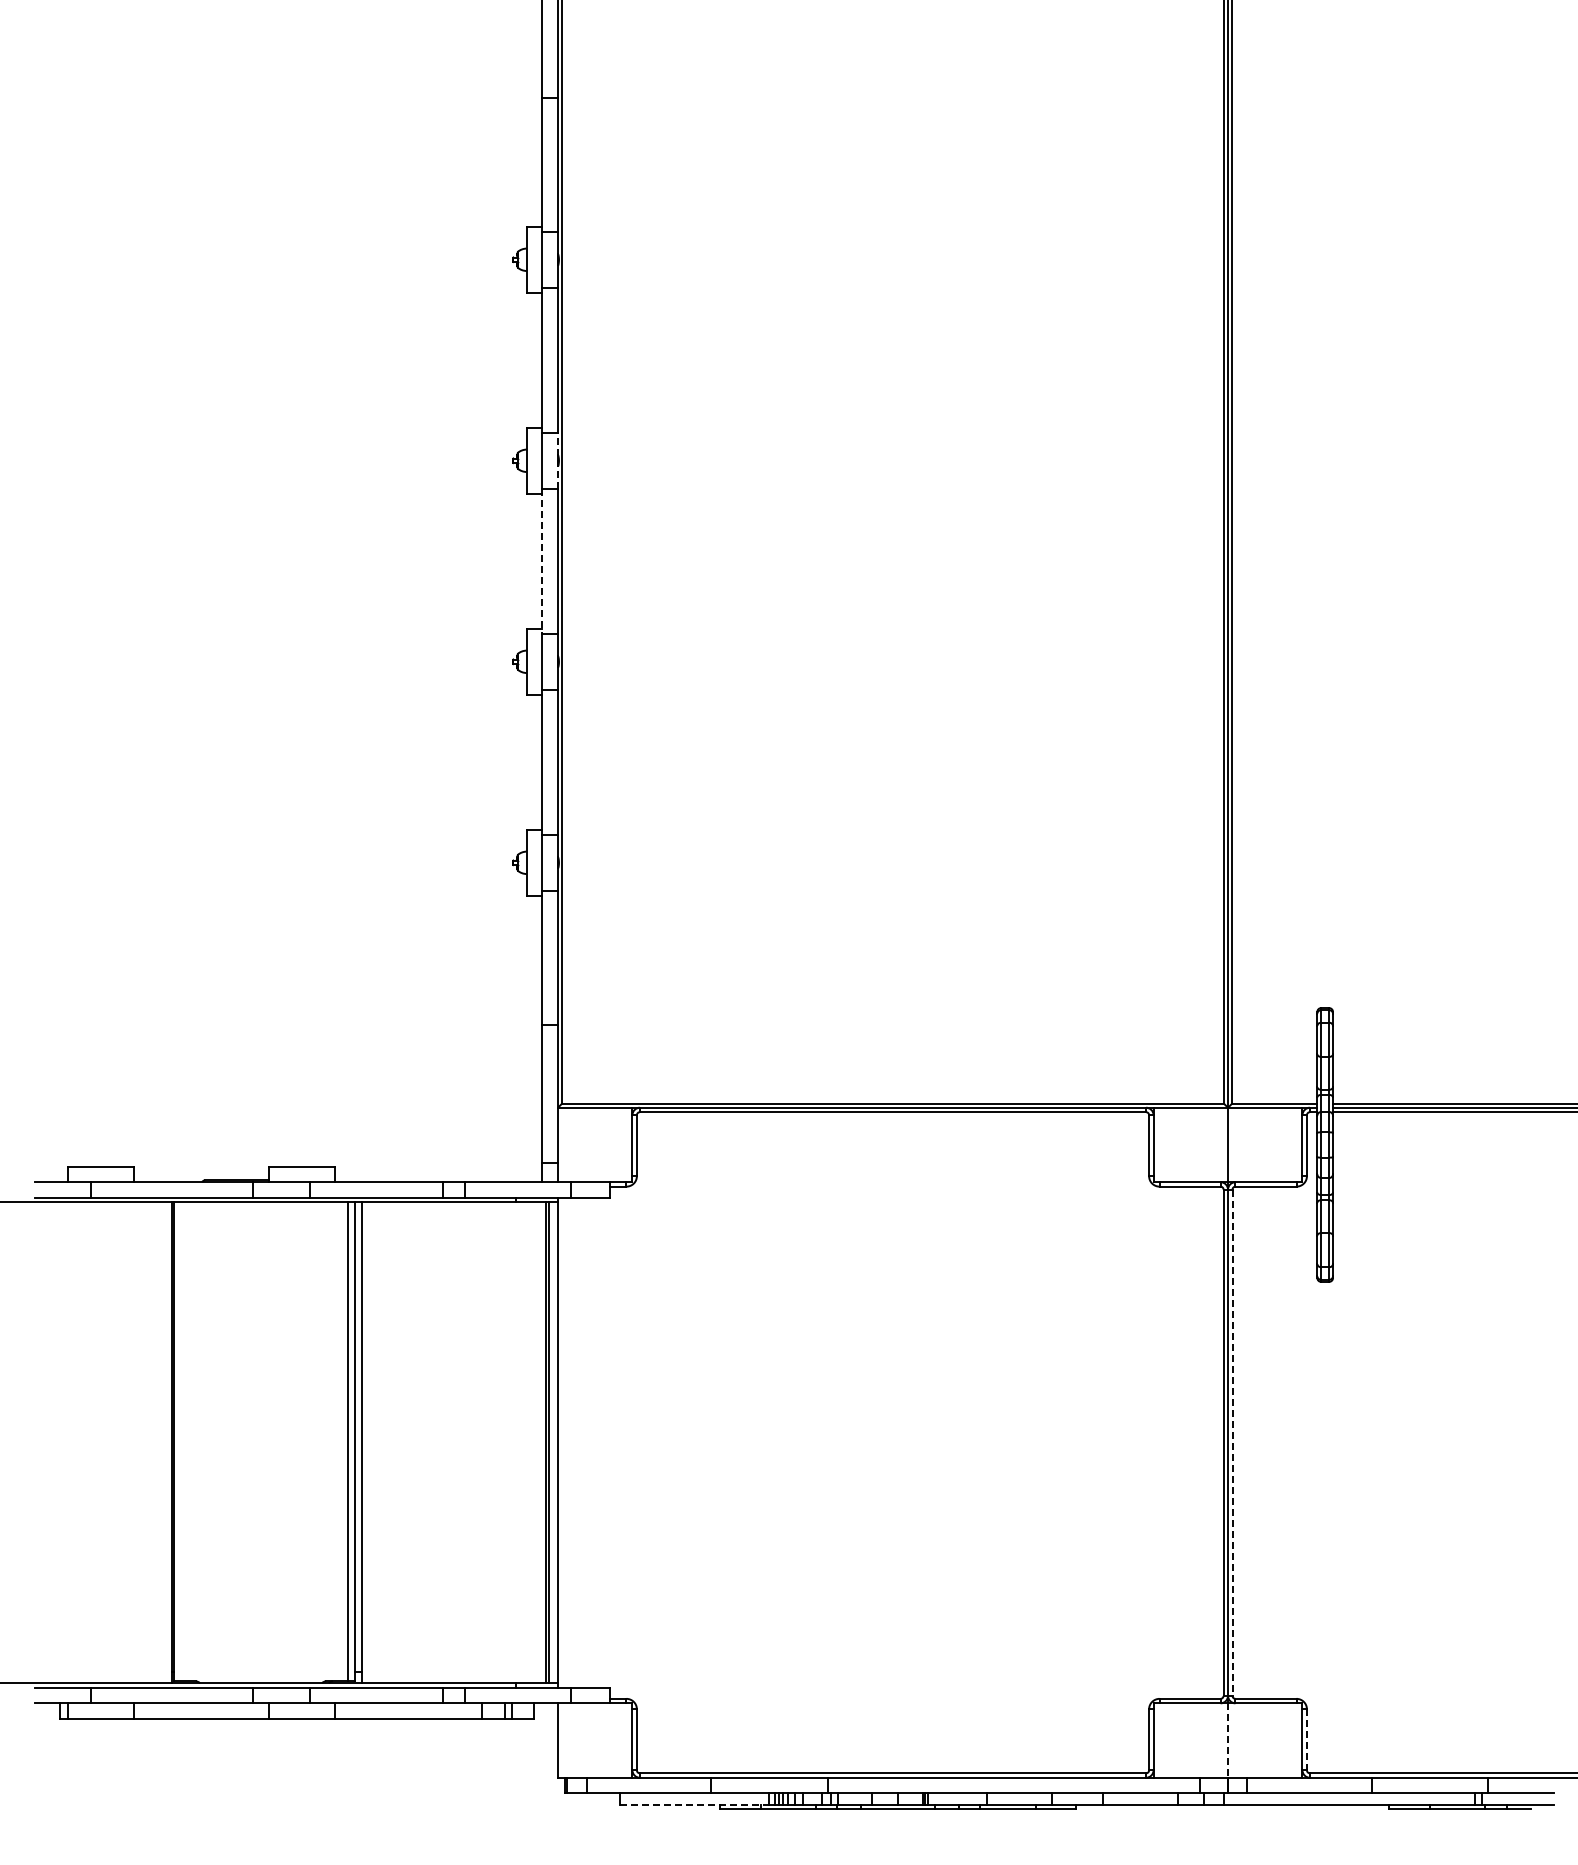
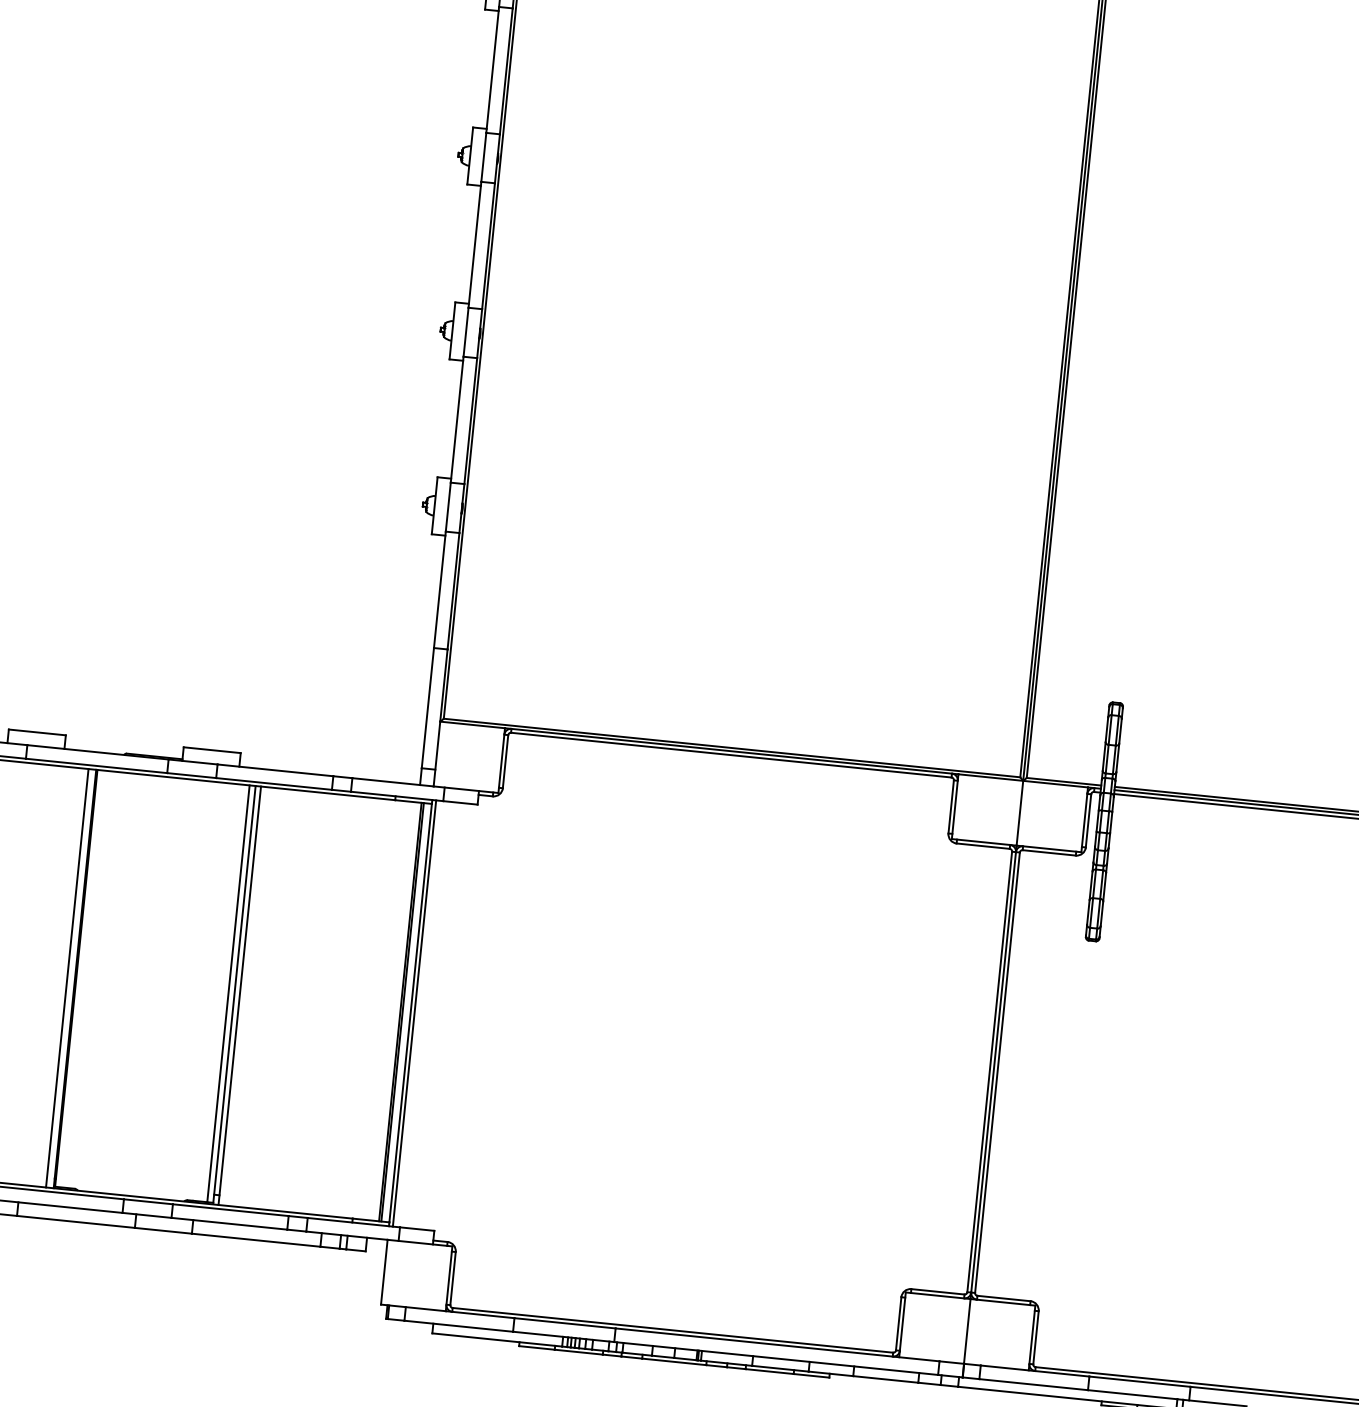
line: (557, 460) -> (497, 158), dashed -> solid
line: (542, 561) -> (475, 245), dashed -> solid
line: (163, 1442) -> (67, 978), added
line: (562, 1442) -> (414, 1013), added
line: (1232, 1443) -> (997, 1073), dashed -> solid
line: (1306, 1739) -> (1035, 1337), dashed -> solid
line: (1228, 1741) -> (967, 1332), dashed -> solid
line: (694, 1804) -> (497, 1339), dashed -> solid

